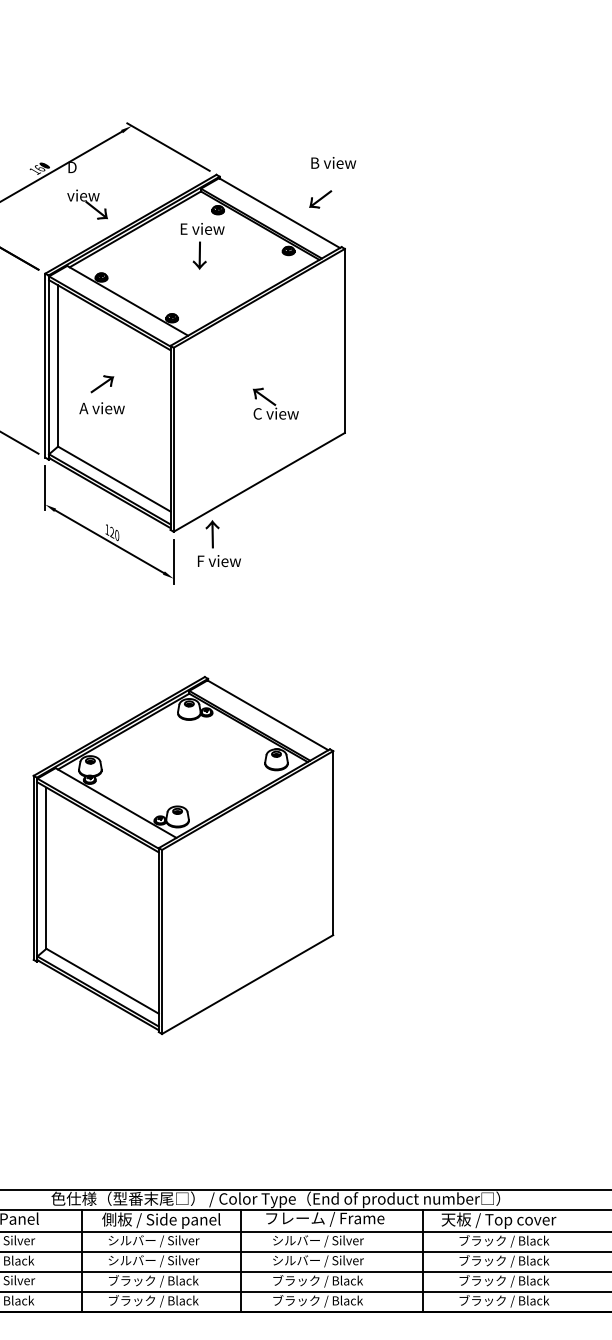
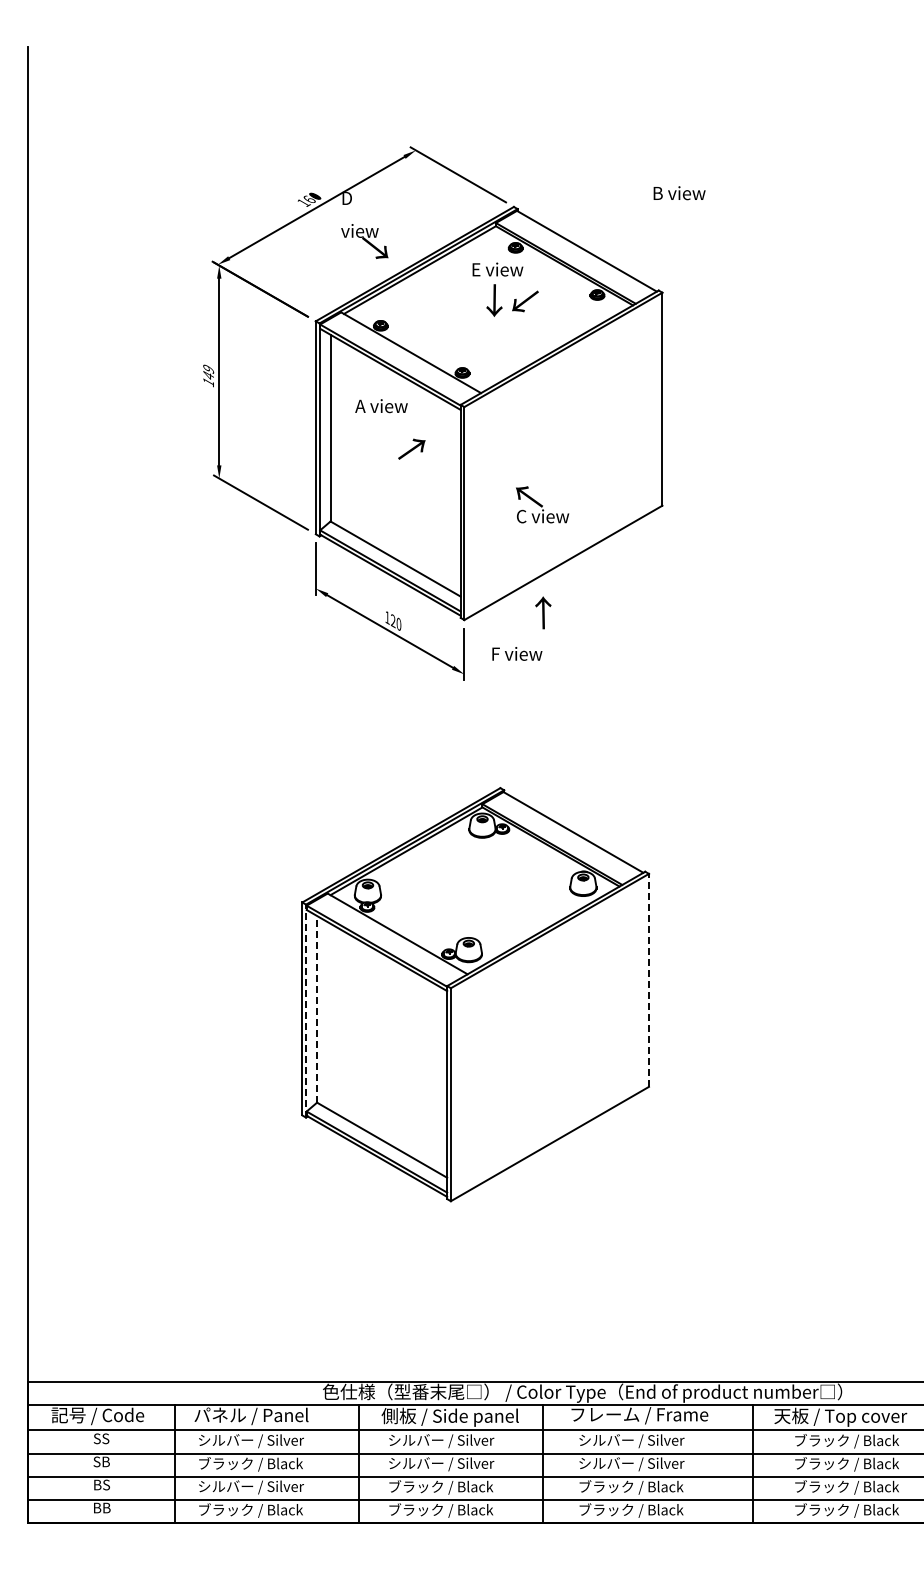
text: (333, 163) -> (679, 193), moved
text: (320, 199) -> (525, 301), moved
text: (102, 383) -> (411, 448), moved
text: (275, 403) -> (542, 504), moved
text: (102, 408) -> (381, 406), moved
text: (212, 533) -> (543, 612), moved
line: (332, 842) -> (648, 979), solid -> dashed
line: (46, 867) -> (317, 1008), solid -> dashed
line: (37, 869) -> (306, 1010), solid -> dashed

